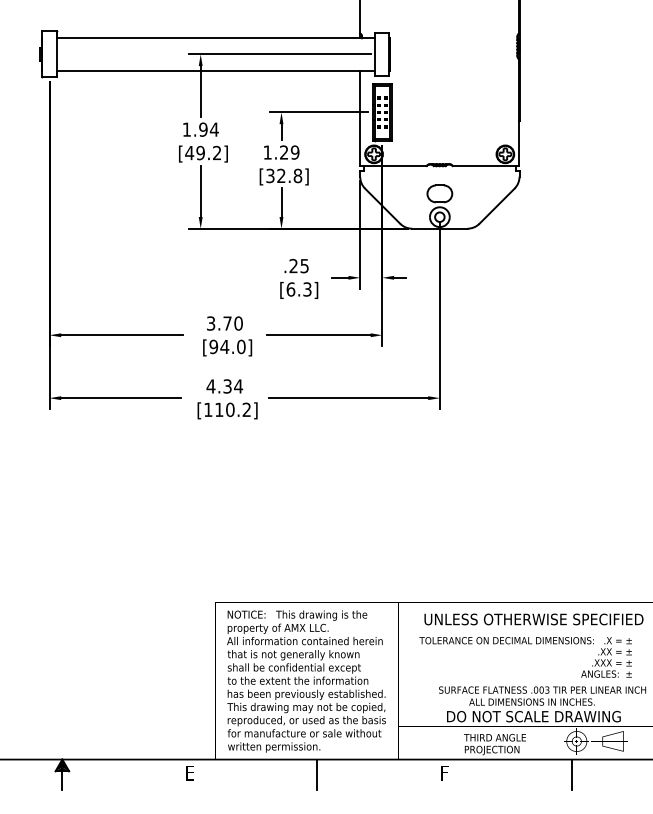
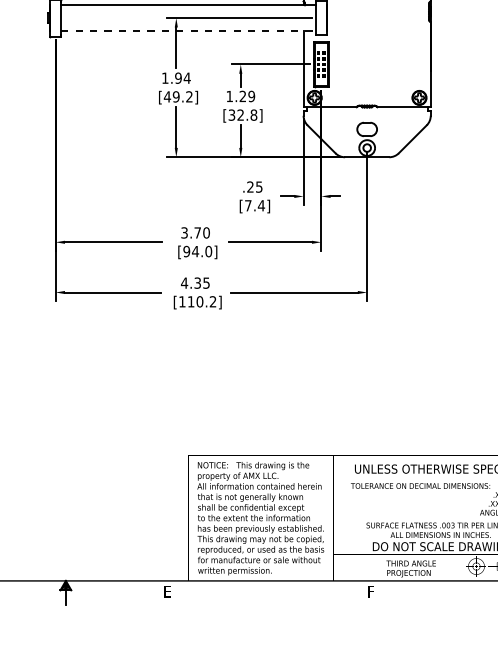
line: (216, 70) -> (188, 30), solid -> dashed
text: (298, 289) -> (254, 205), [6.3] -> [7.4]
text: (238, 386) -> (206, 283), 4.34 -> 4.35
line: (317, 774) -> (269, 592), removed
line: (572, 774) -> (473, 592), removed

